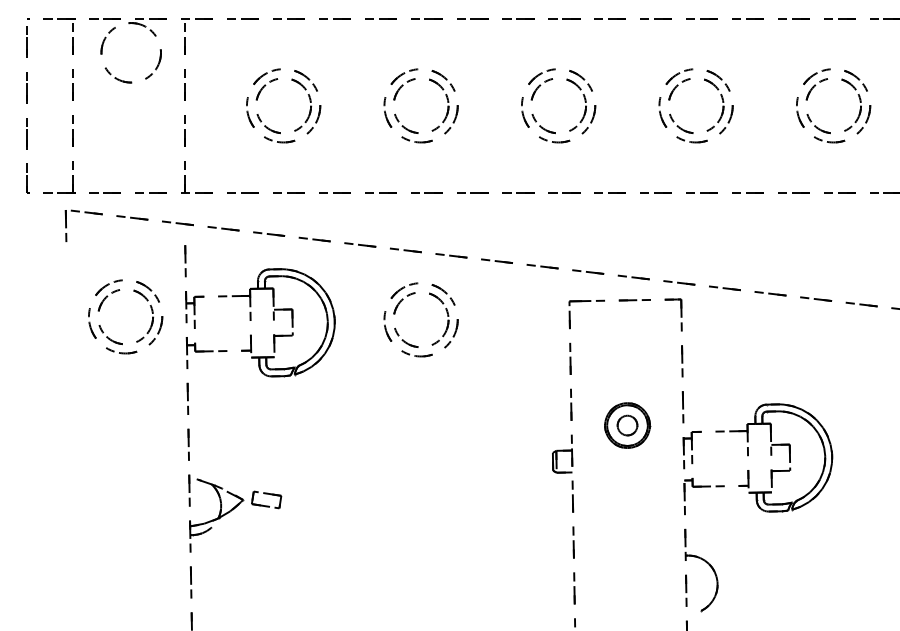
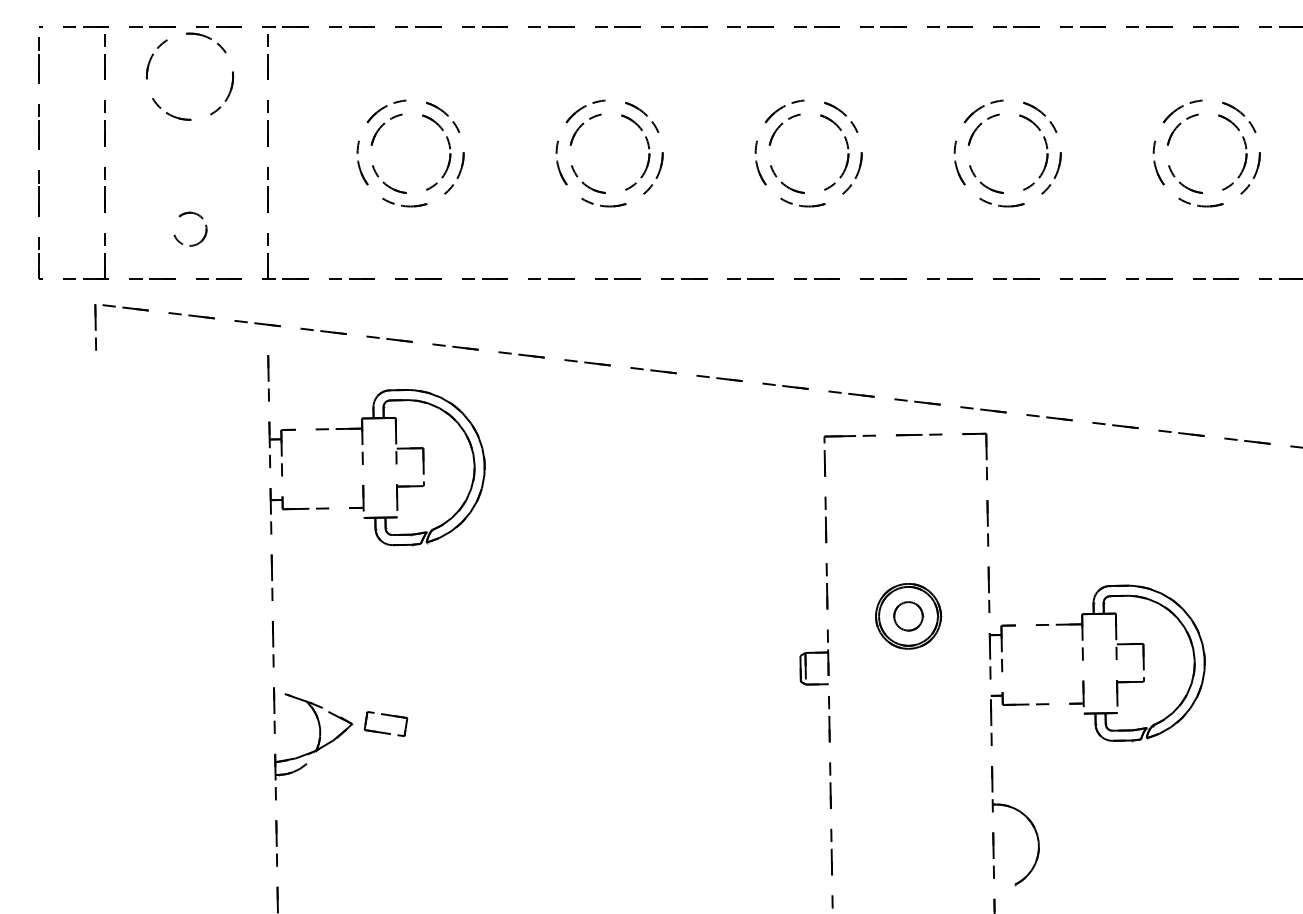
part: (136, 149) -> (197, 216), added
part: (113, 293) -> (164, 425), removed
part: (401, 302) -> (581, 438), removed

